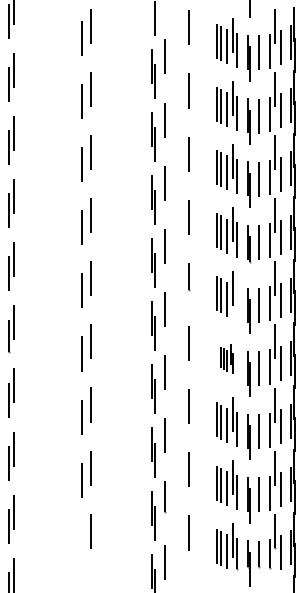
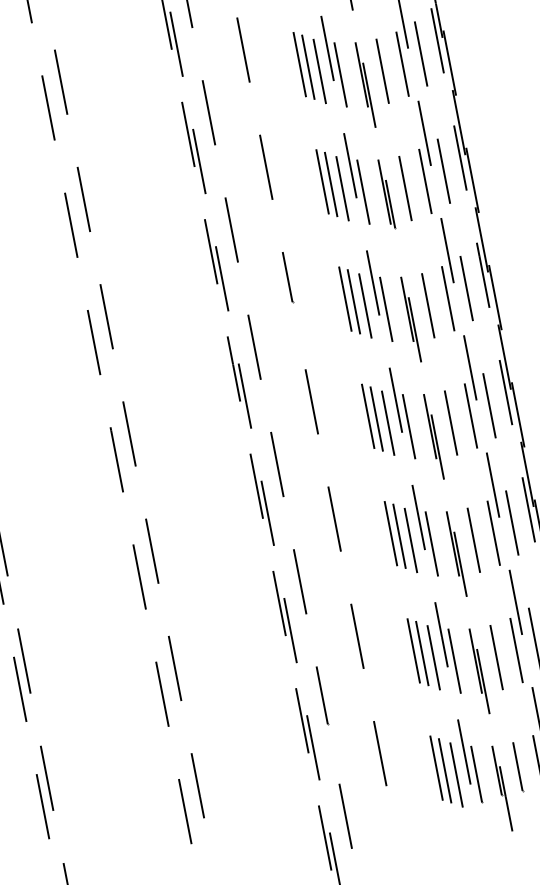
line: (237, 302) -> (386, 308), added
part: (226, 358) -> (386, 416), size x1.67
line: (82, 542) -> (185, 809), added

